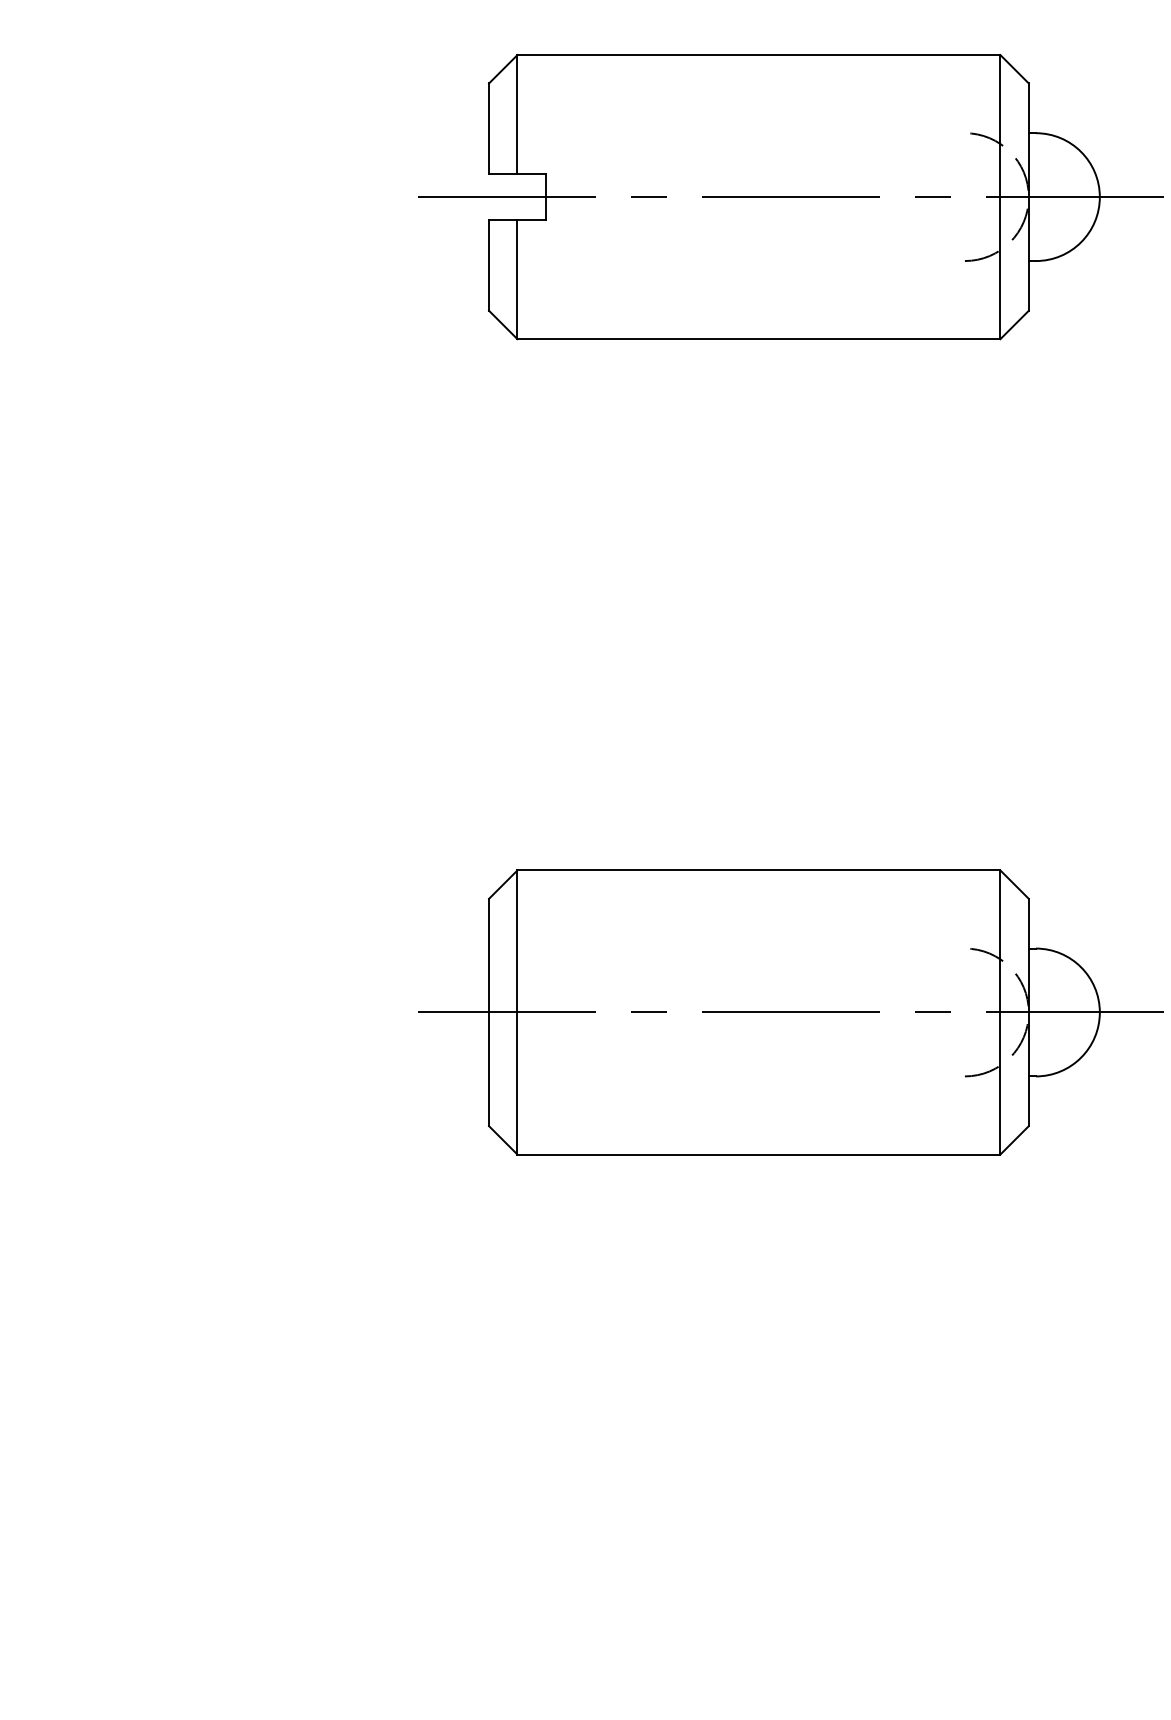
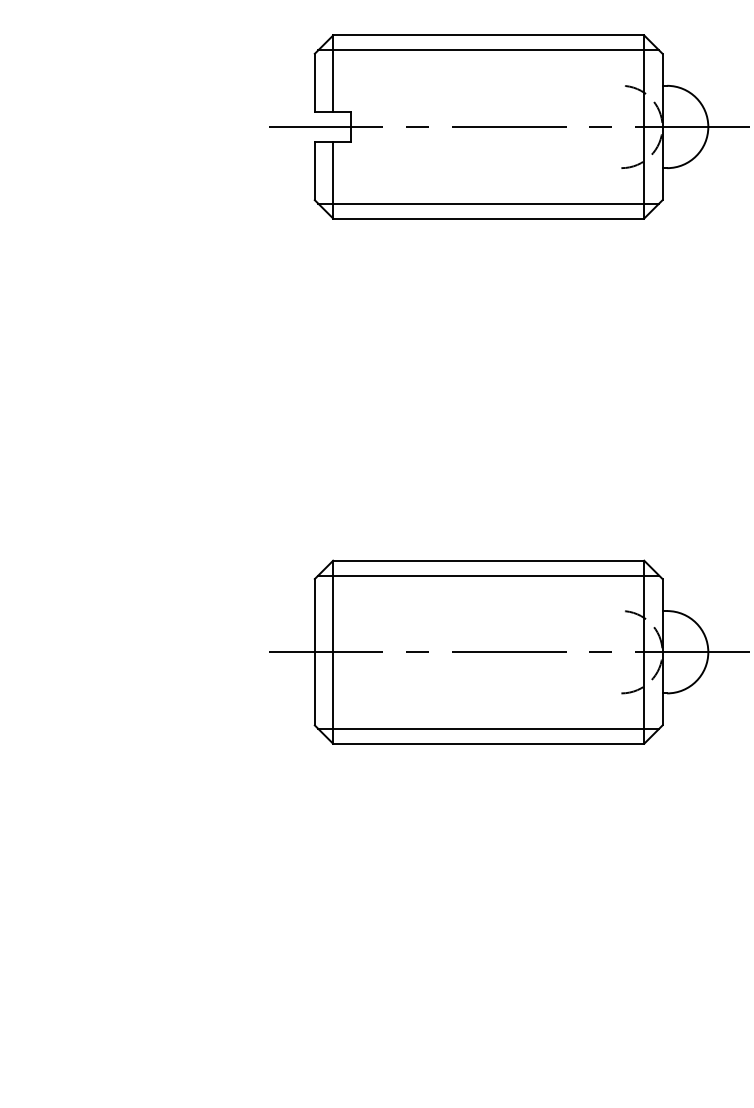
line: (758, 78) -> (488, 50), added
line: (758, 315) -> (488, 203), added
line: (758, 893) -> (488, 575), added
line: (758, 1130) -> (488, 728), added

